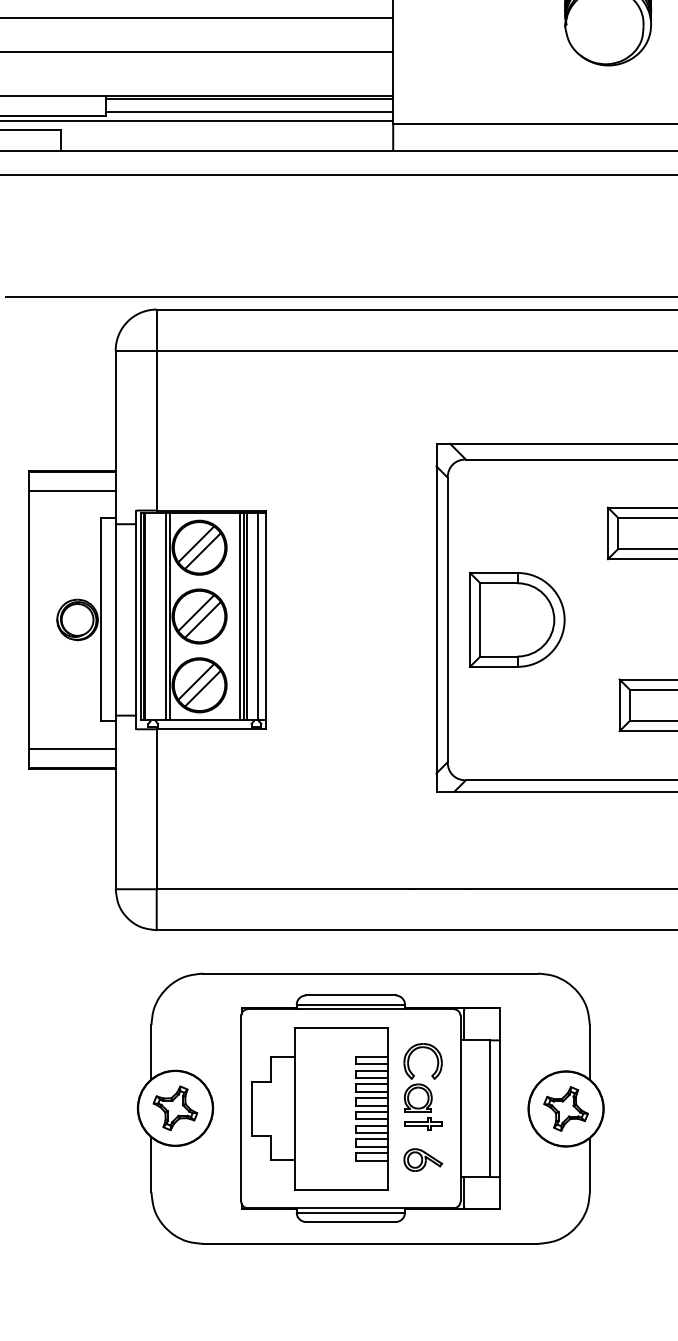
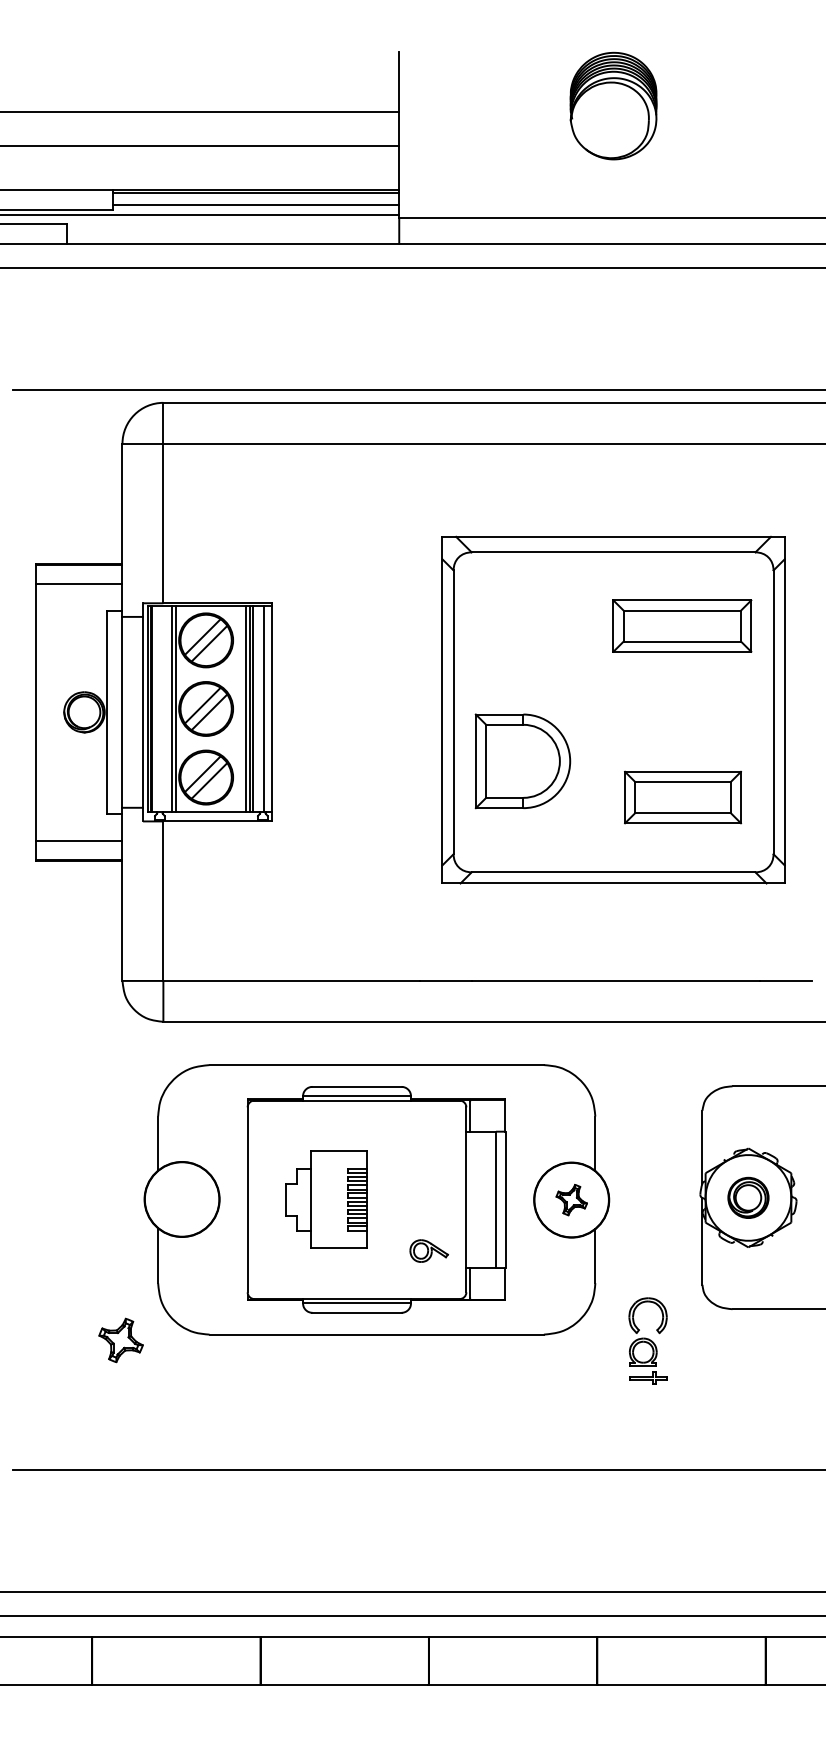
part: (516, 620) -> (522, 761), moved
part: (422, 1086) -> (647, 1340), moved
part: (174, 1108) -> (120, 1340), moved
part: (320, 1108) -> (326, 1199), size x0.6
part: (565, 1108) -> (571, 1199), size x0.7

